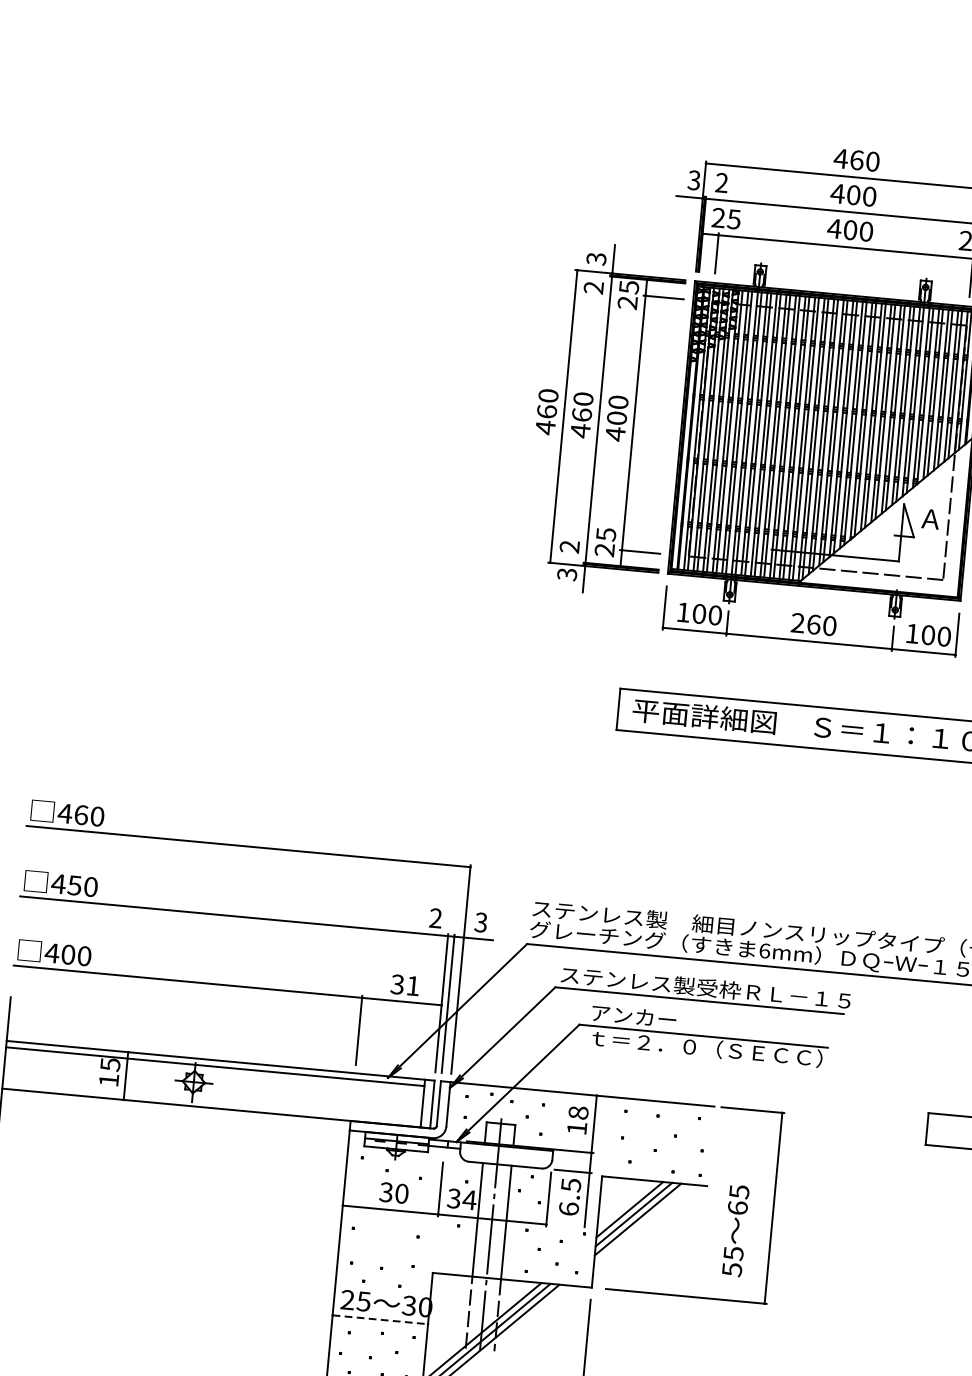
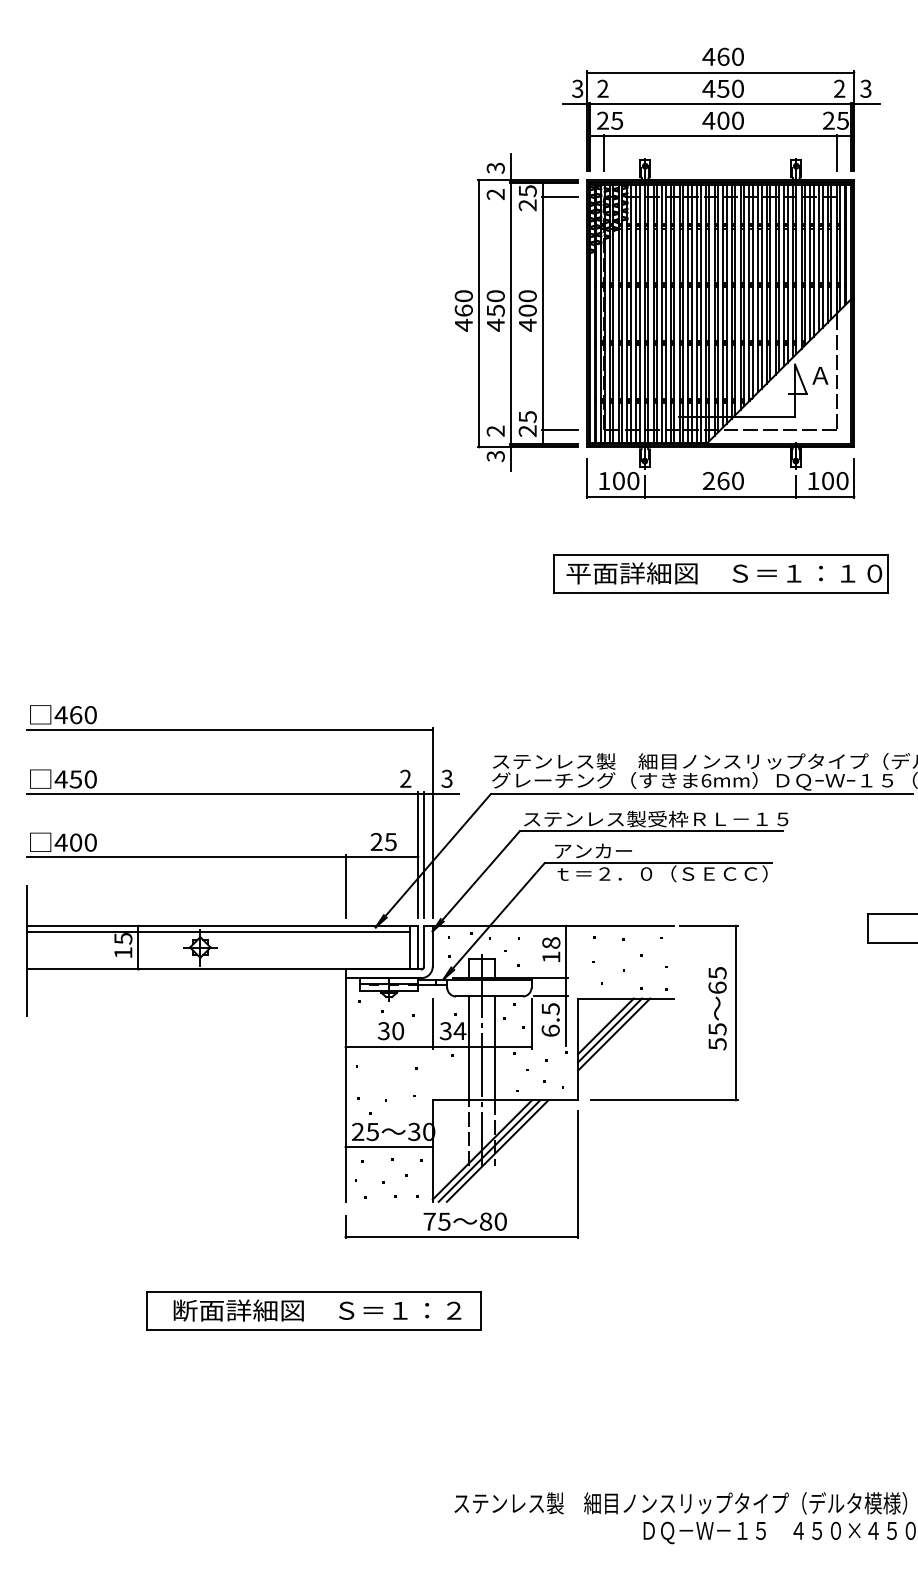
text: (853, 194) -> (723, 88), 400 -> 450
text: (581, 414) -> (495, 310), 460 -> 450
text: (405, 985) -> (383, 842), 31 -> 25
text: (735, 1230) -> (717, 1008), moved
line: (380, 1320) -> (389, 1147), dashed -> solid

